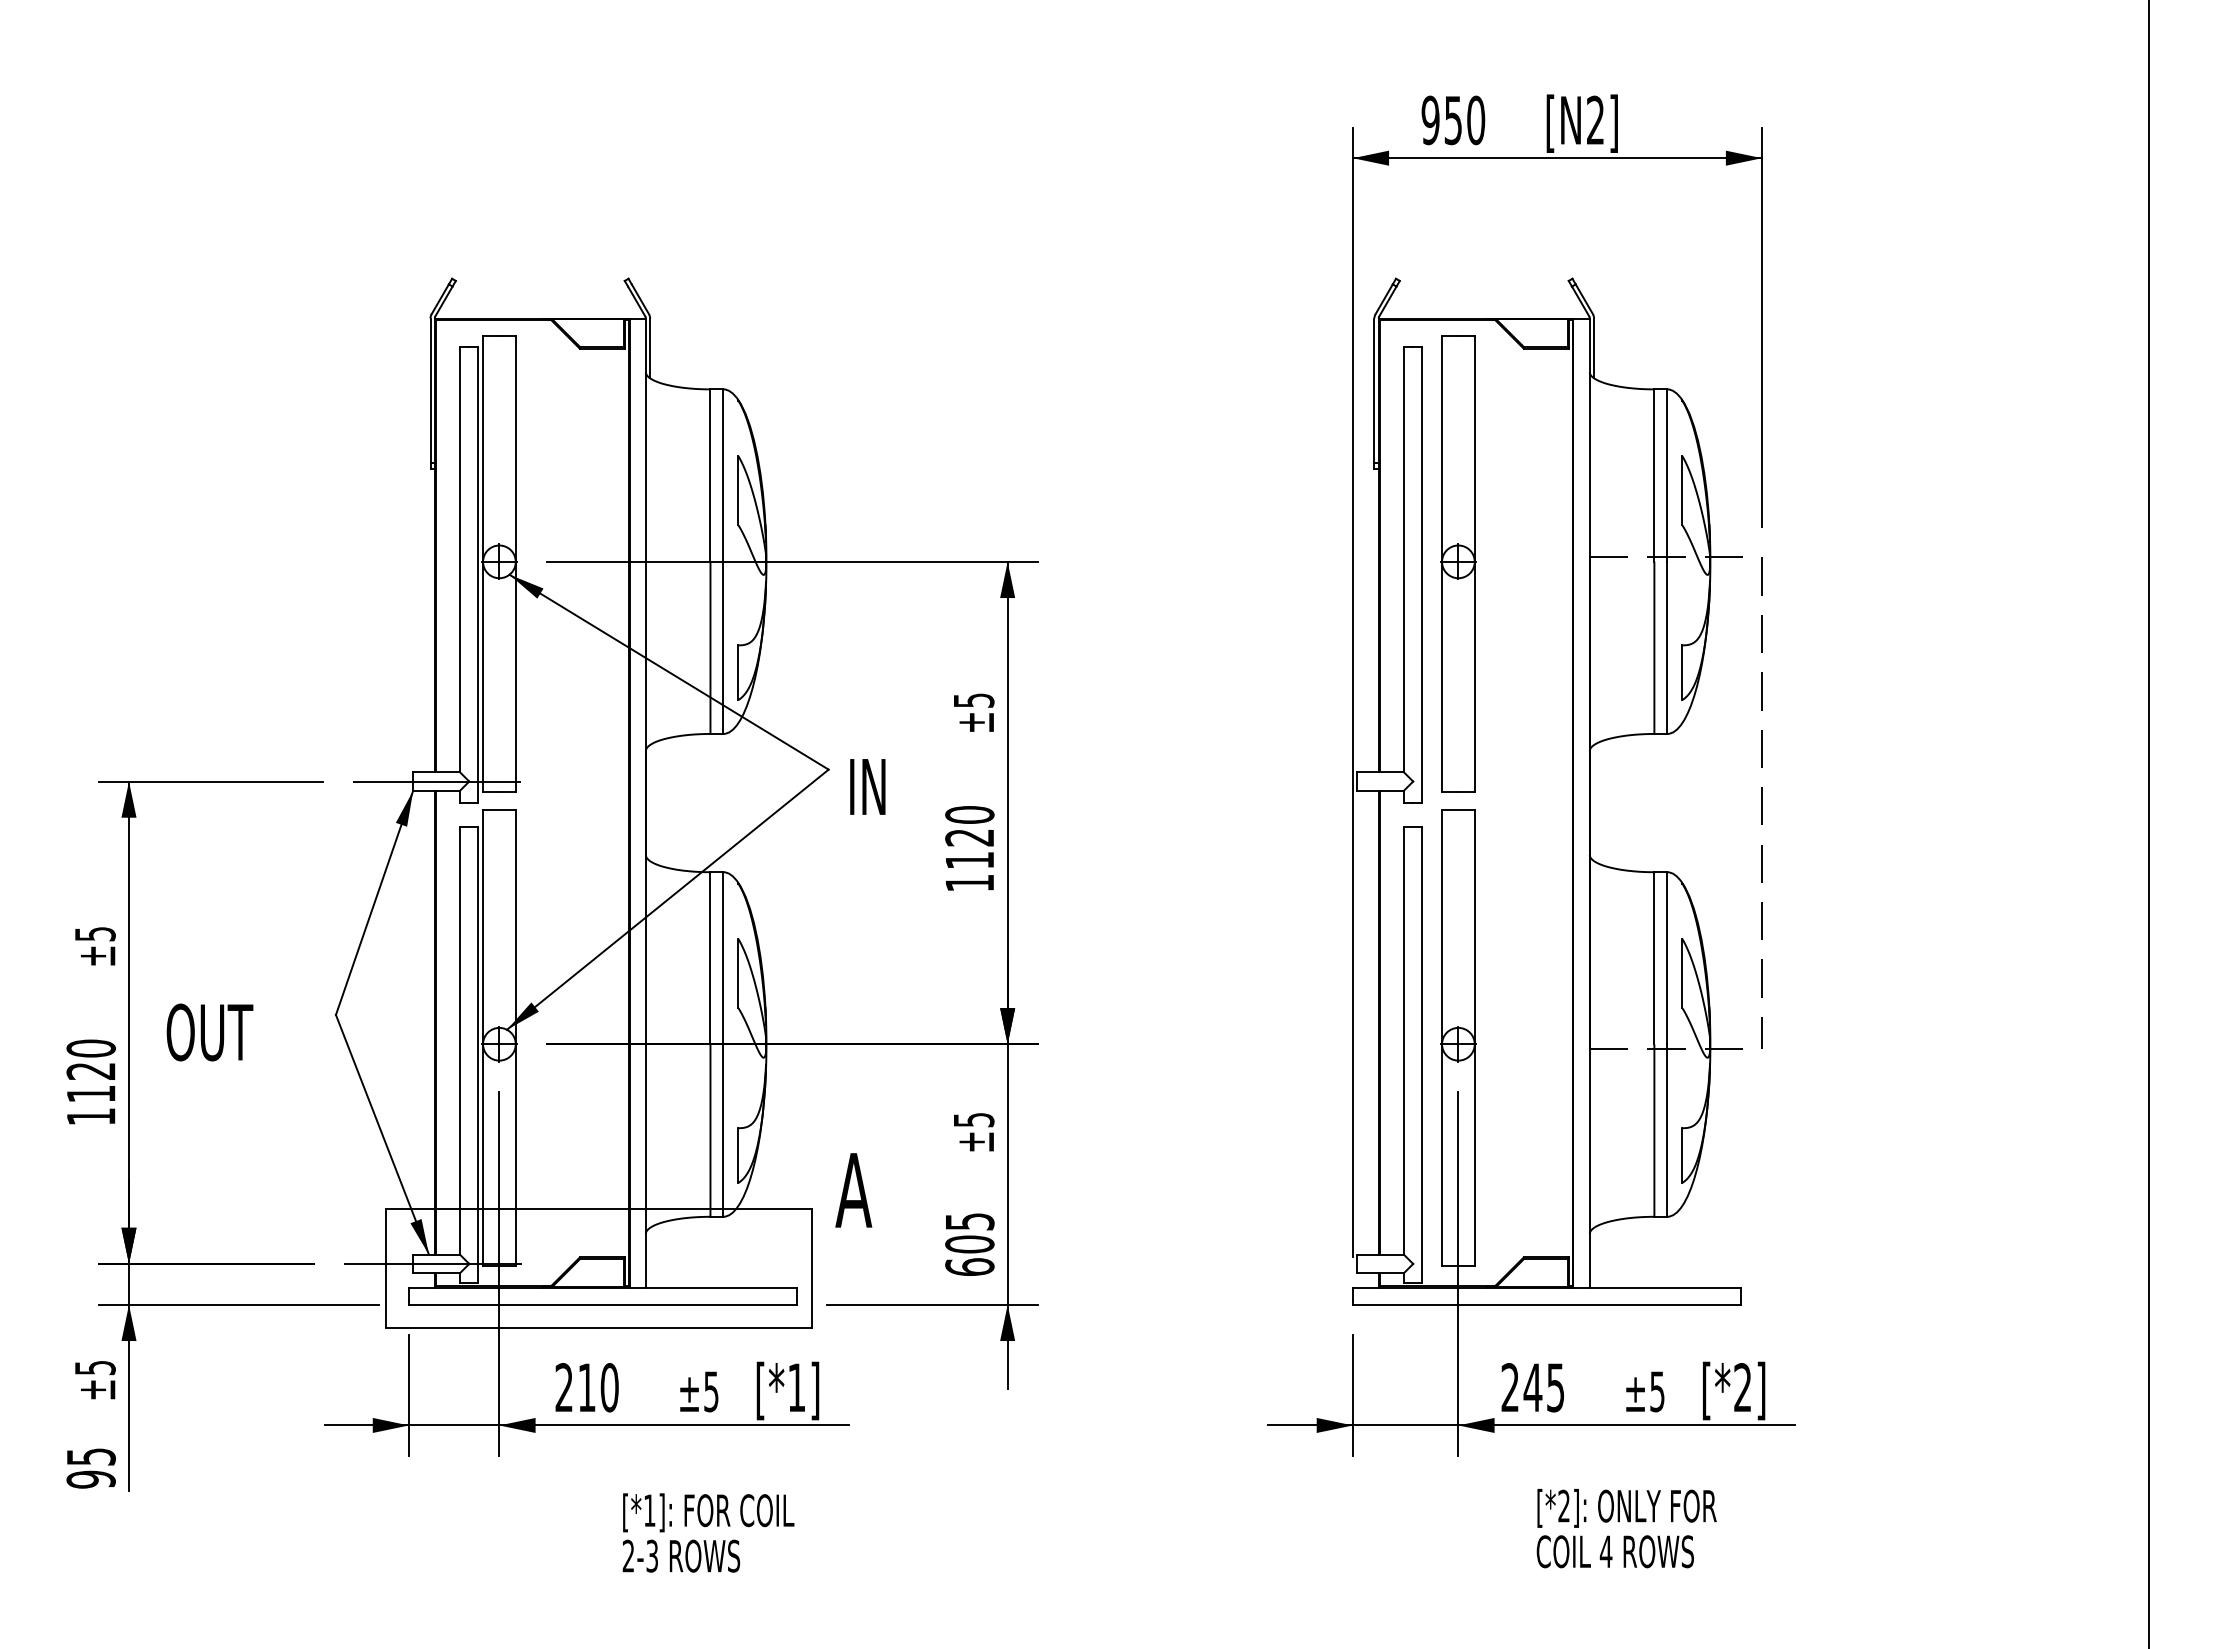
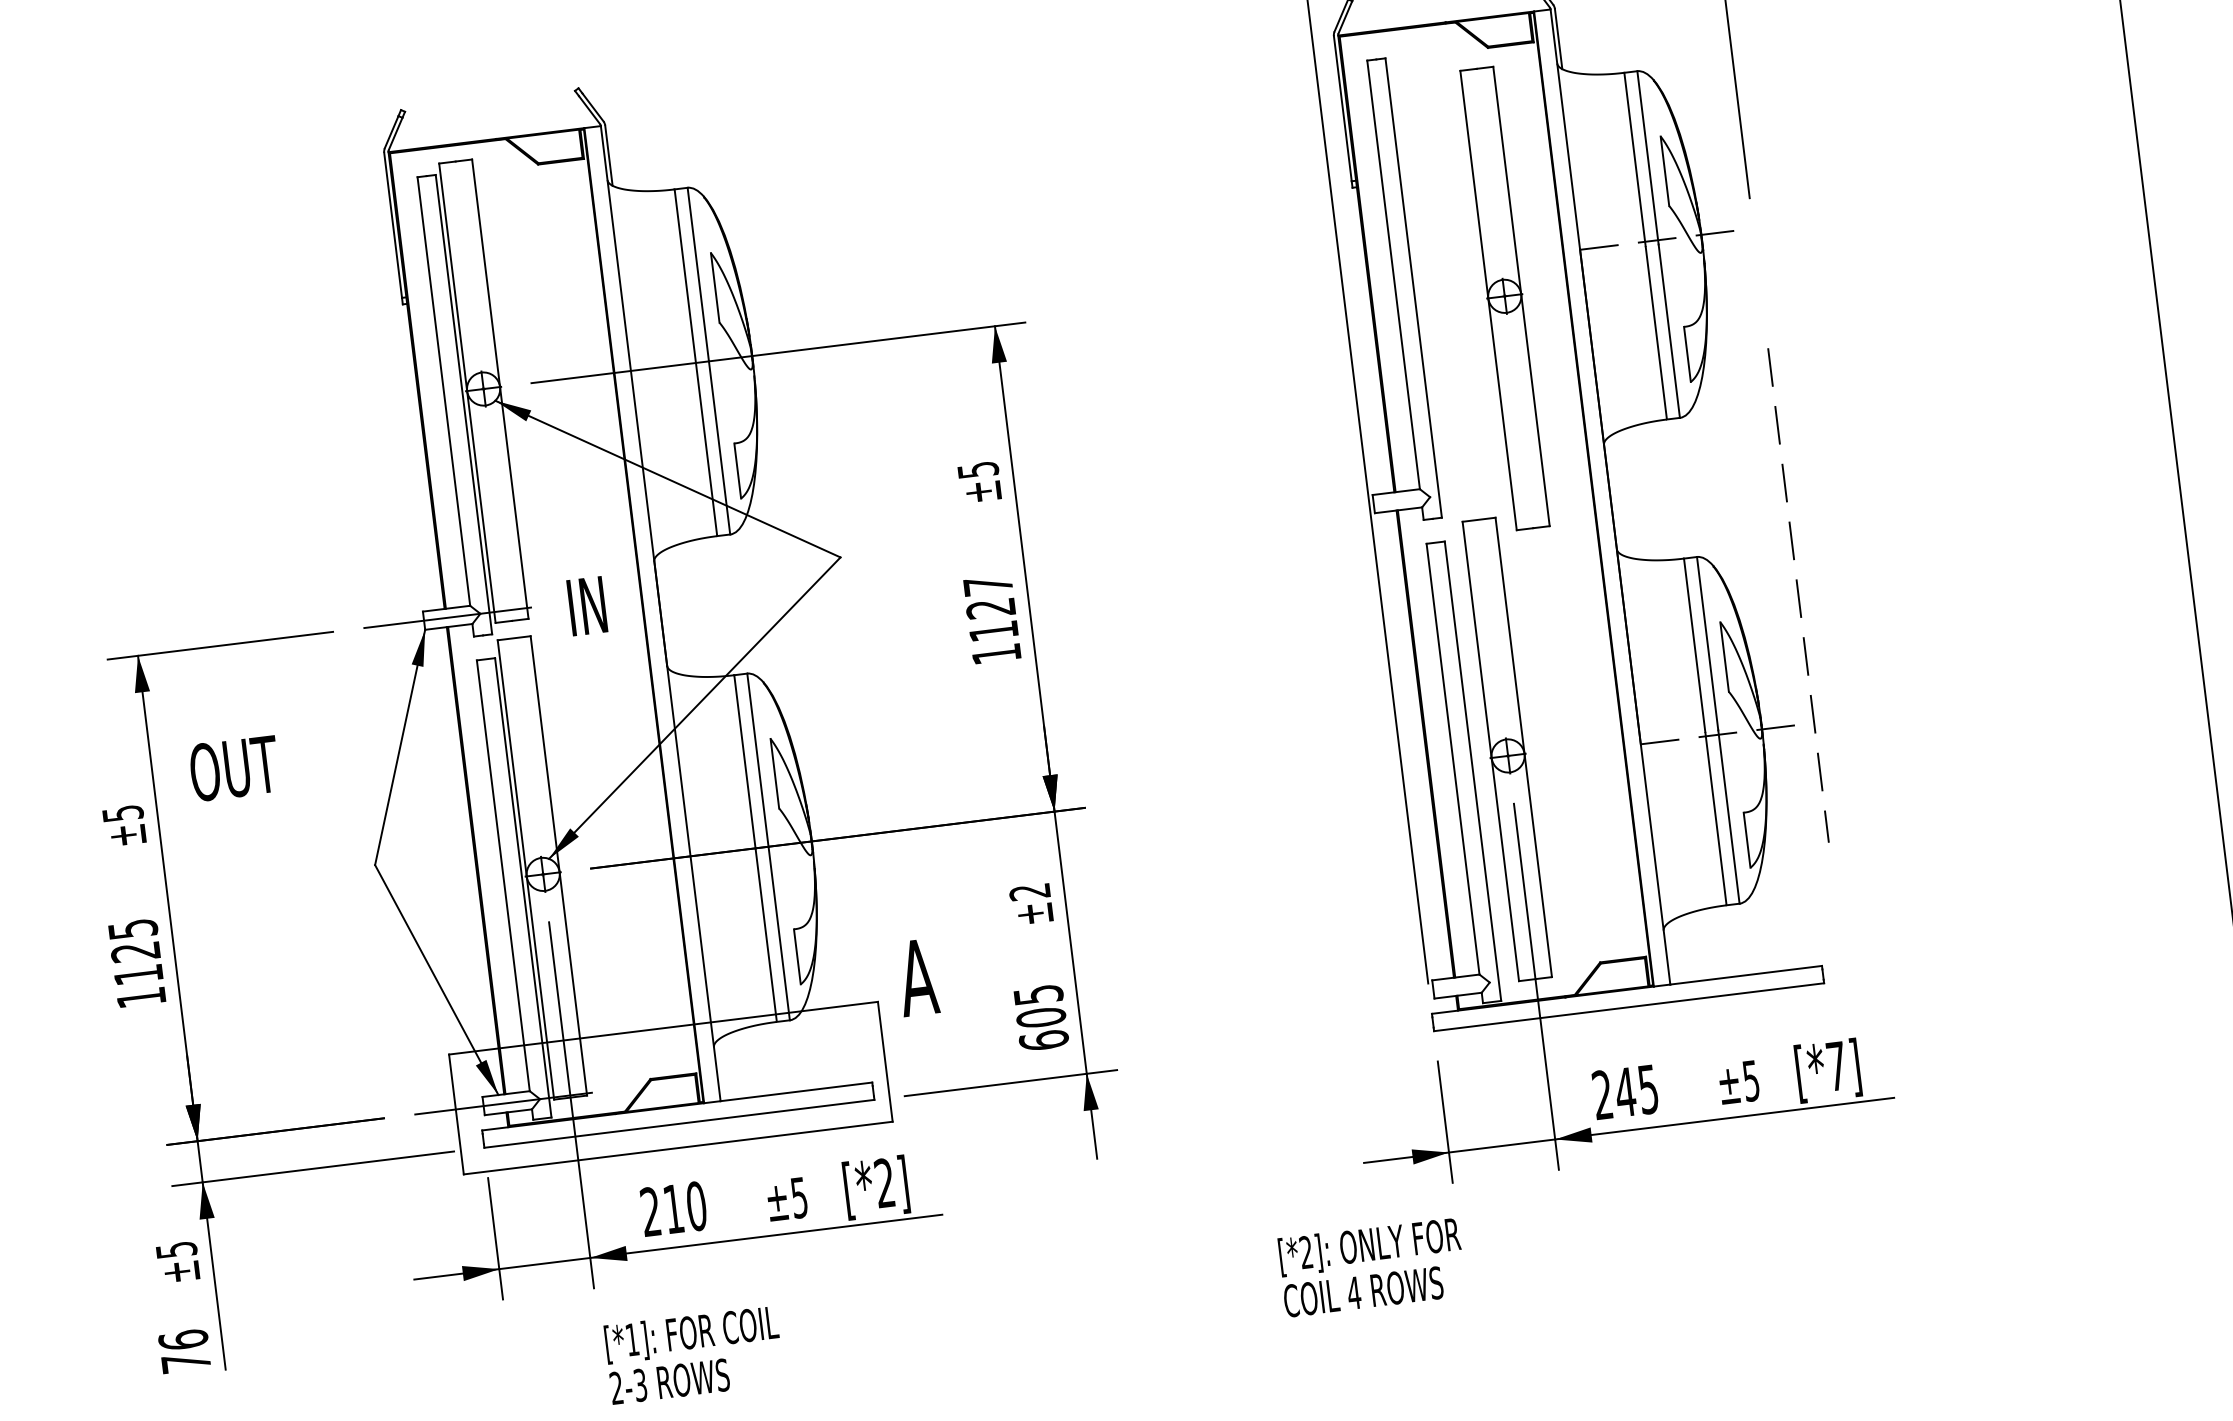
part: (1458, 563) -> (1505, 297), moved
text: (867, 786) -> (586, 605), moved
line: (1761, 802) -> (1797, 594), moved
text: (969, 814) -> (987, 585), 1120 -> 1127
text: (209, 1032) -> (234, 768), moved
text: (90, 1048) -> (132, 929), 1120 -> 1125
text: (973, 1120) -> (1029, 892), ±5 -> ±2
text: (796, 1387) -> (884, 1183), [*1] -> [*2]
text: (1742, 1387) -> (1836, 1066), [*2] -> [*7]
text: (90, 1467) -> (184, 1350), 95 -> 76
text: (1626, 1528) -> (1371, 1267), moved
text: (708, 1532) -> (694, 1354), moved

